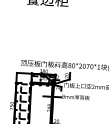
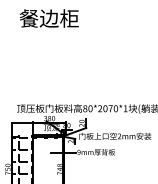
hatch: (43, 77) -> (49, 127), removed

